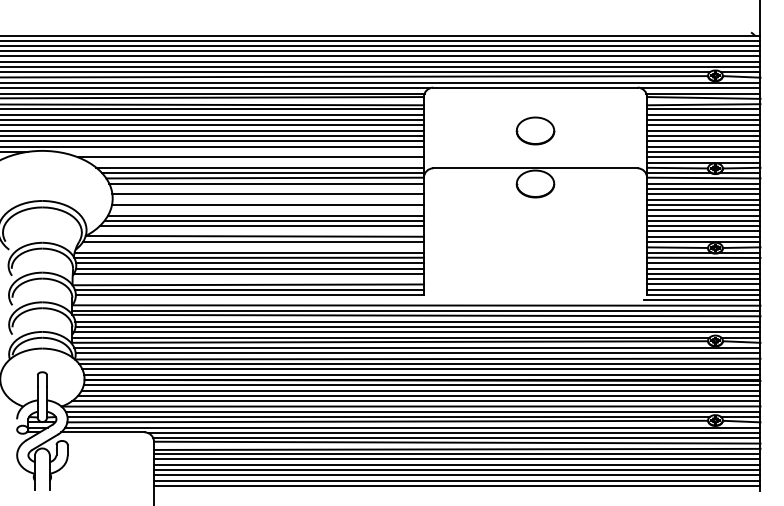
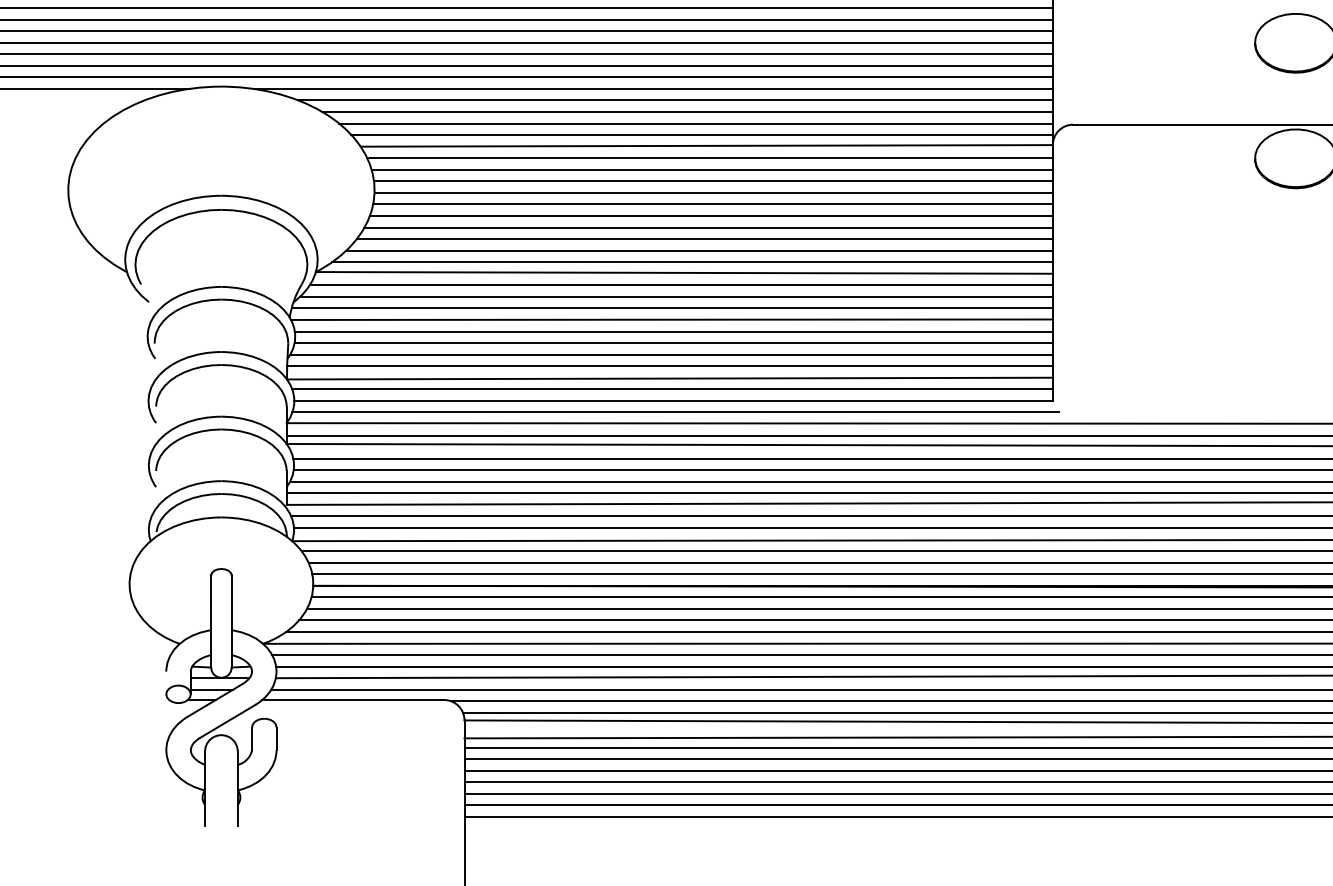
line: (240, 151) -> (653, 87), added
line: (255, 162) -> (685, 111), added
line: (267, 189) -> (711, 170), added
line: (267, 199) -> (711, 192), added
line: (266, 210) -> (709, 216), added
line: (258, 231) -> (692, 262), added
line: (250, 247) -> (674, 297), added
line: (247, 279) -> (668, 366), added
line: (250, 300) -> (674, 412), added

